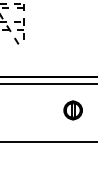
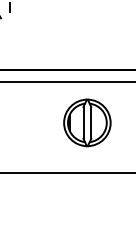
part: (72, 110) -> (86, 123), size x1.67

